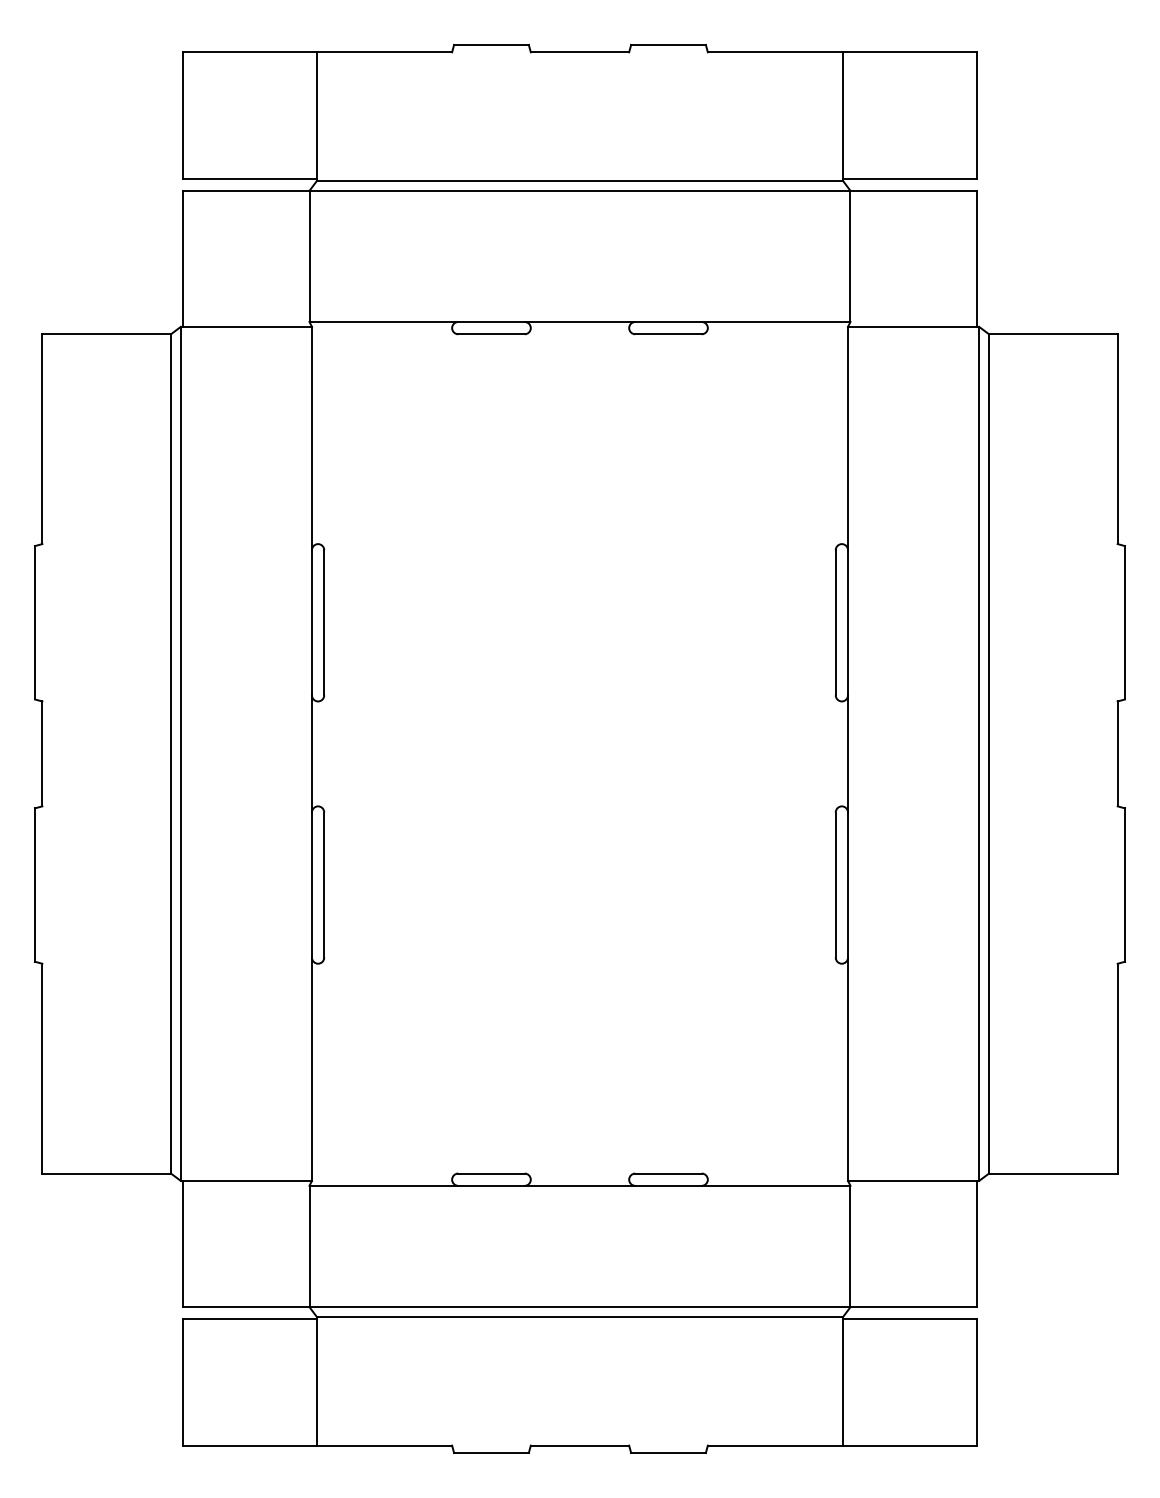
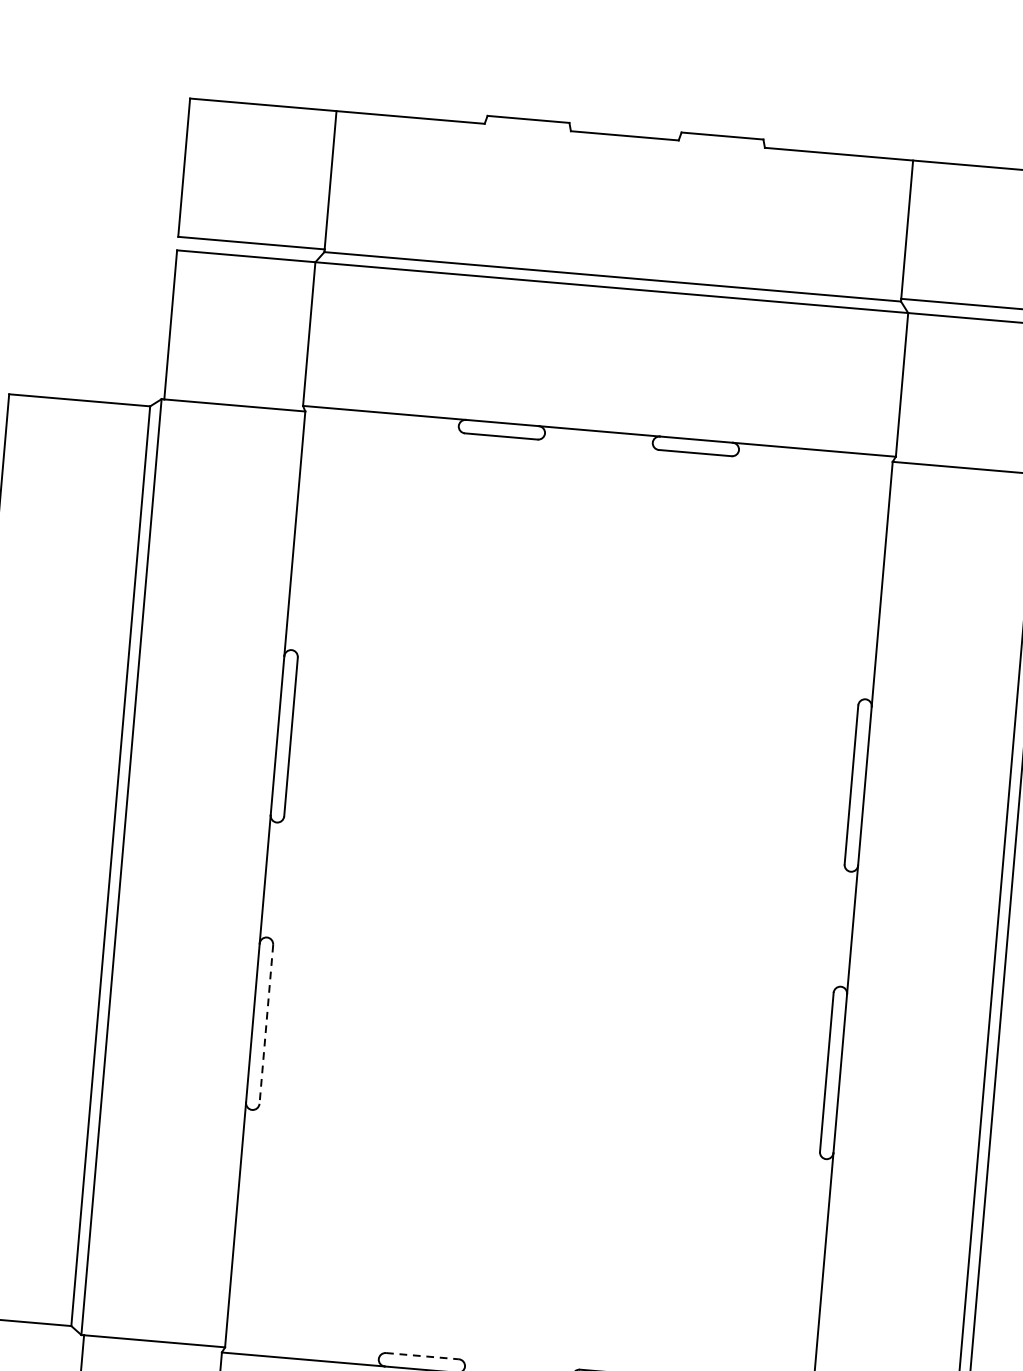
line: (324, 885) -> (266, 1024), solid -> dashed
line: (491, 1173) -> (422, 1356), solid -> dashed

